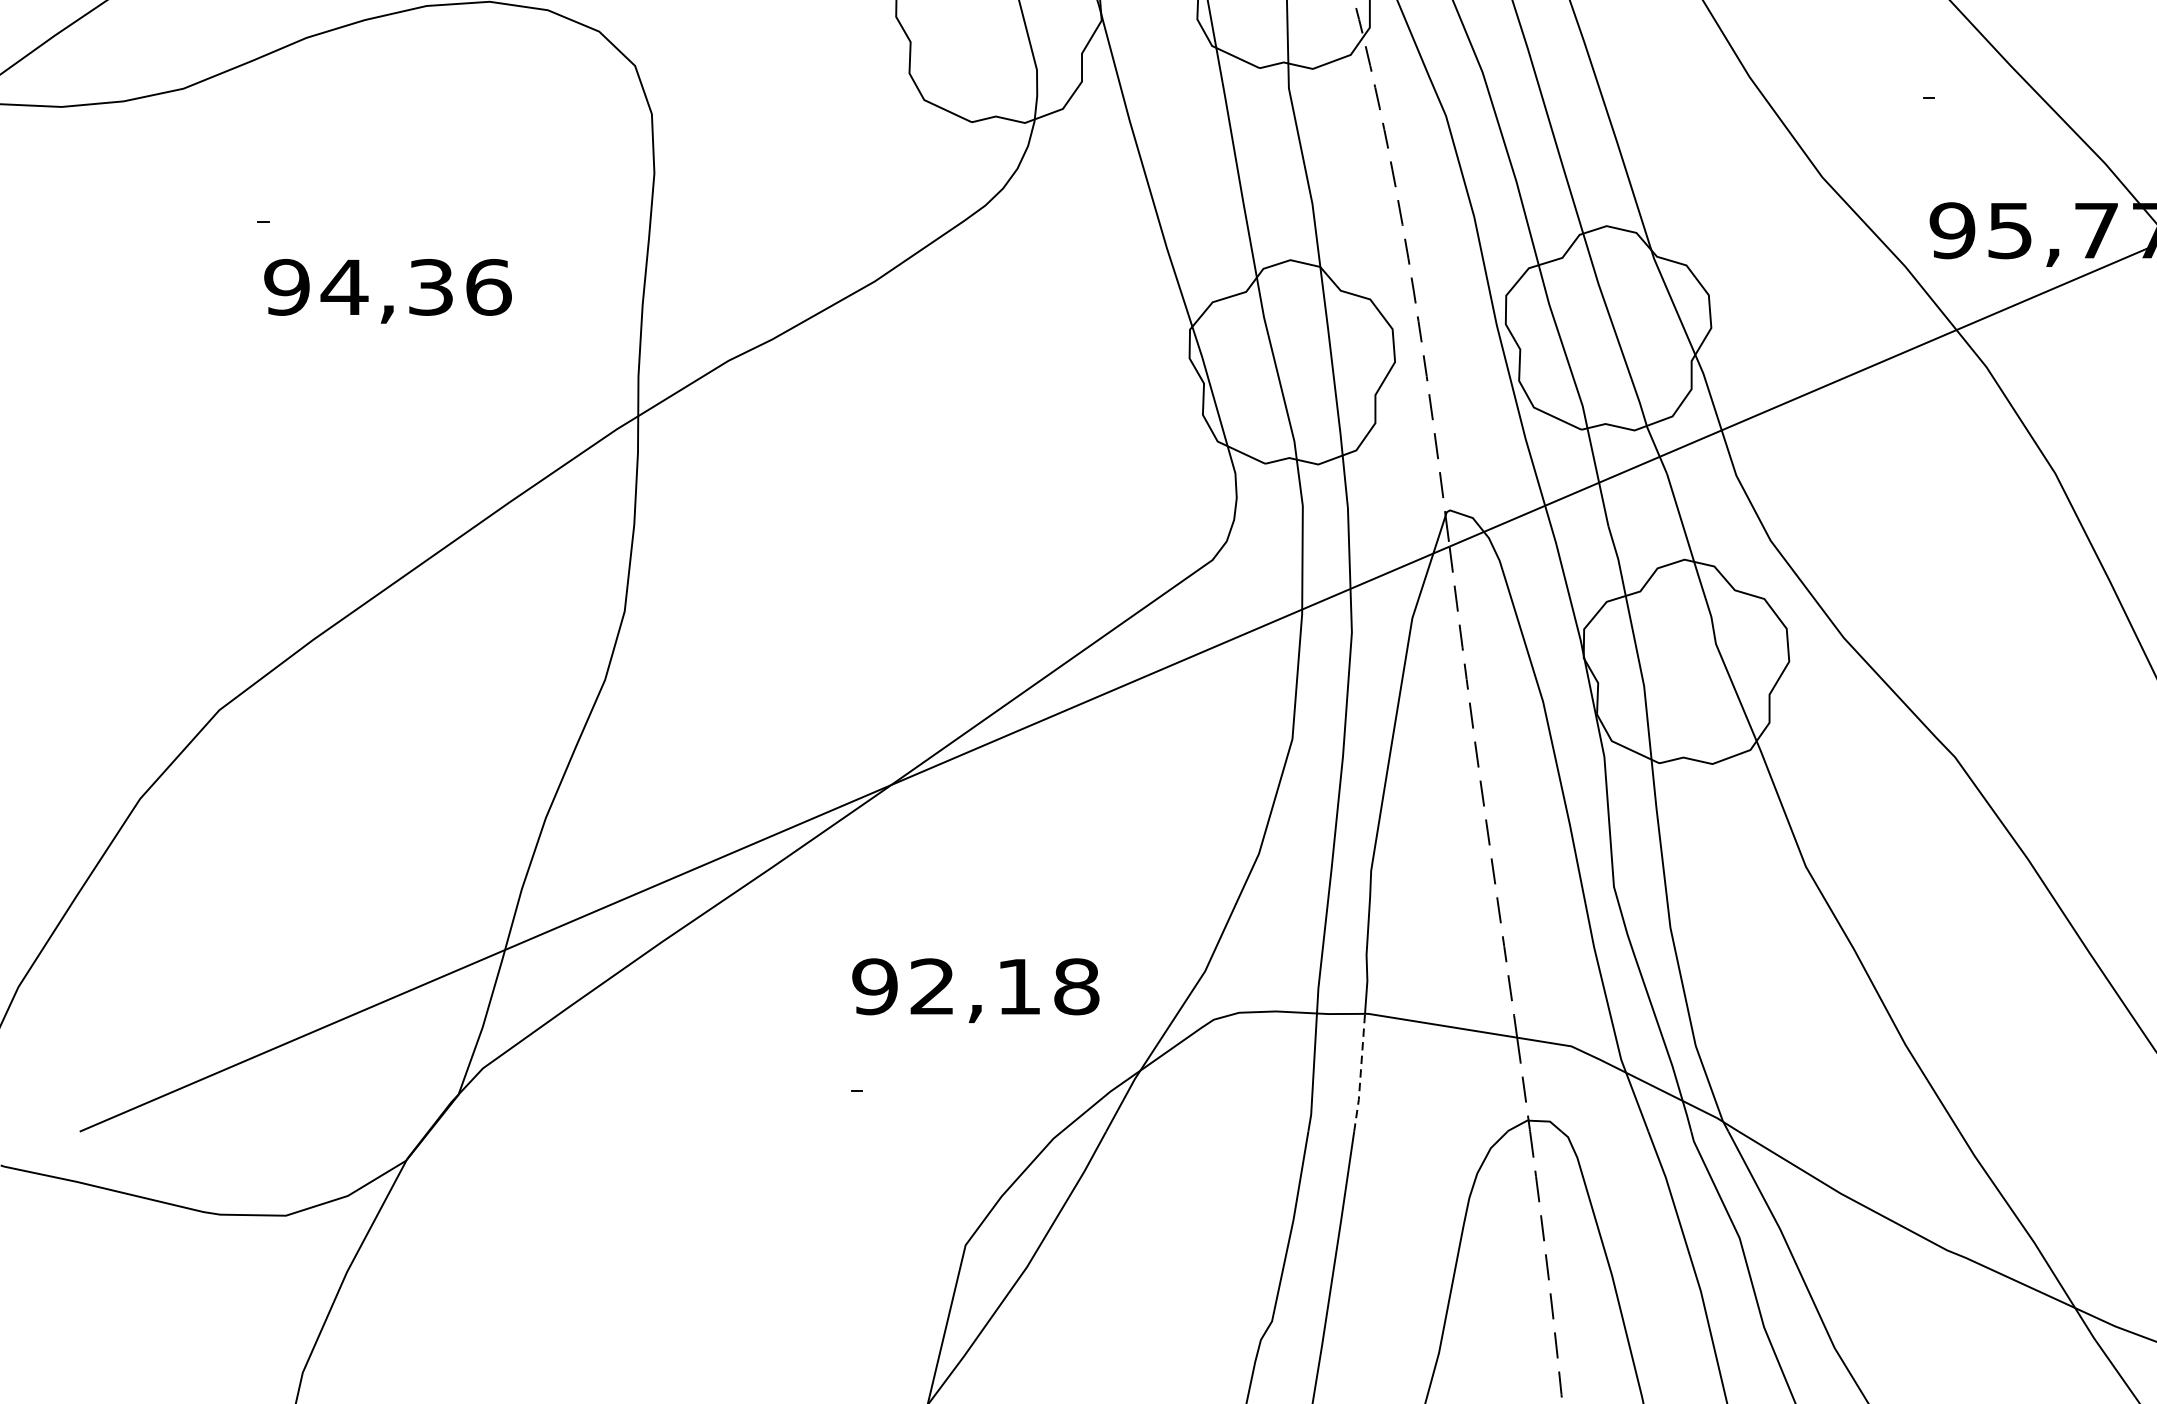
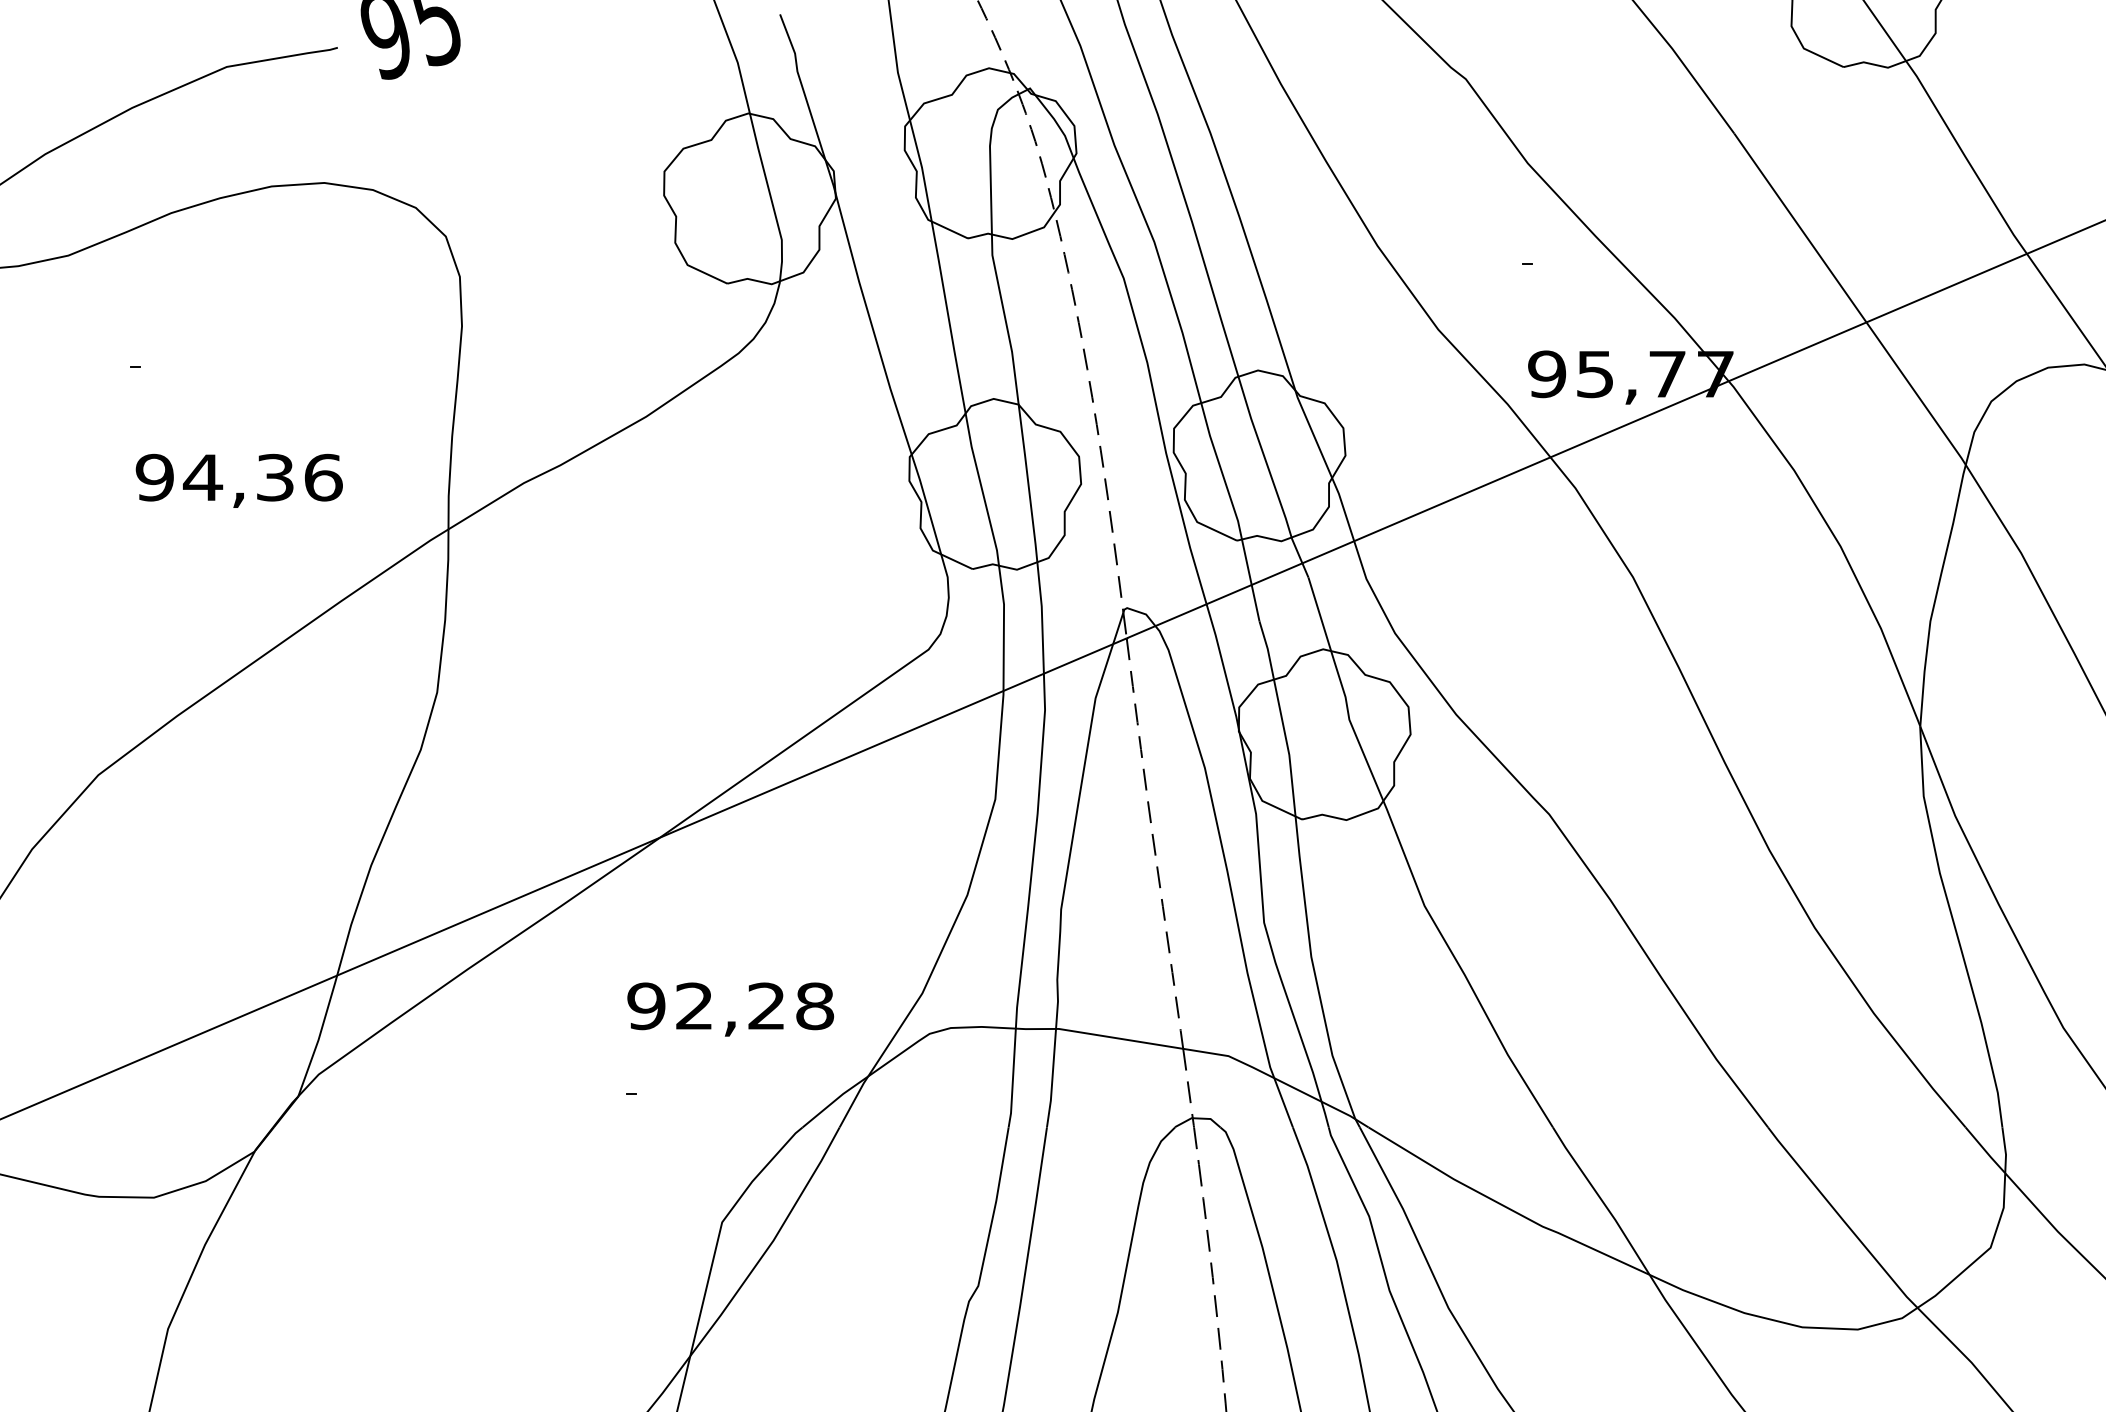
text: (387, 290) -> (238, 480), moved
text: (1018, 985) -> (766, 1005), 92,18 -> 92,28
line: (1360, 1073) -> (1052, 1078), dashed -> solid

